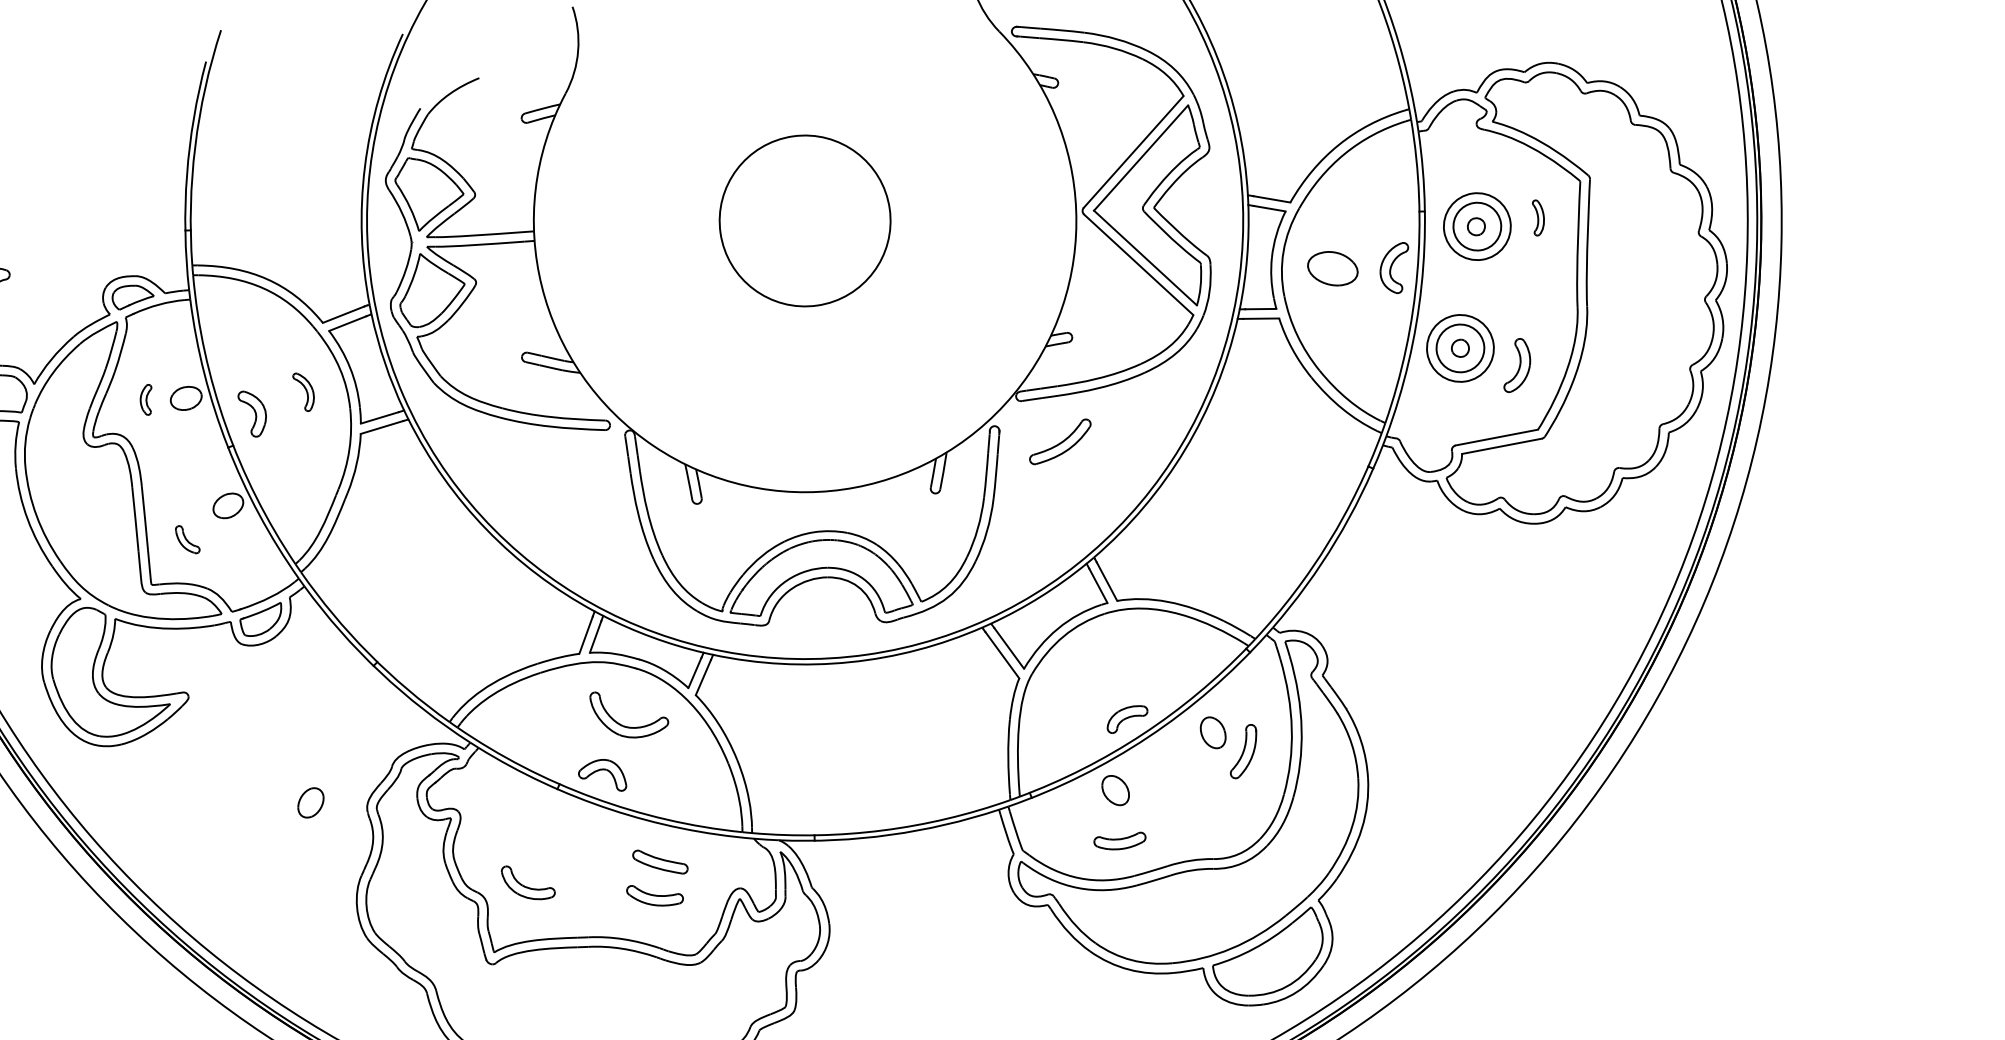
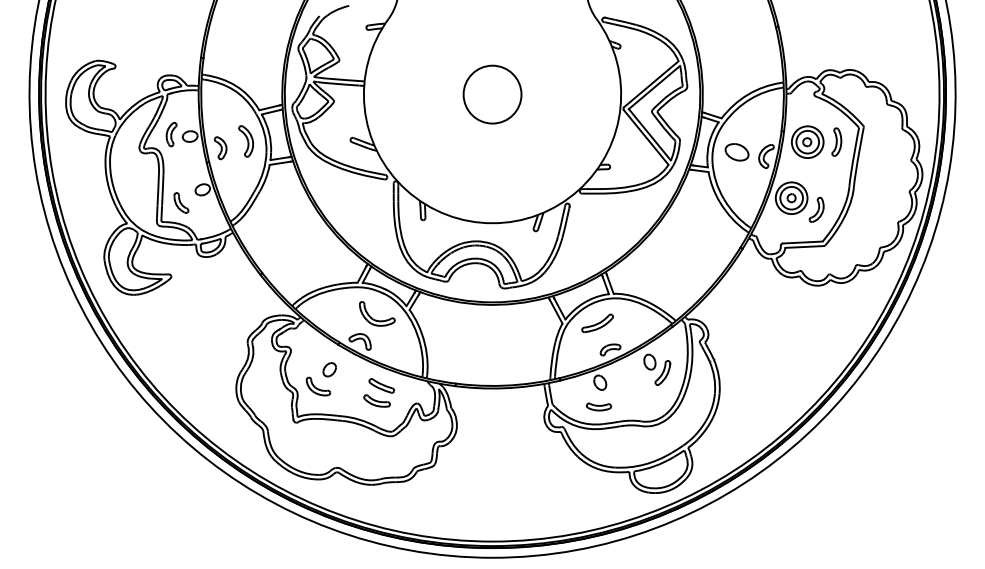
part: (1537, 216) -> (836, 141), size x1.67
circle: (804, 220) -> (492, 94), size x0.71
part: (303, 392) -> (245, 141), size x1.67
part: (146, 399) -> (171, 134), size x1.67
part: (1060, 442) -> (597, 323), moved
part: (187, 538) -> (181, 202), size x1.43
part: (310, 802) -> (329, 369), moved

